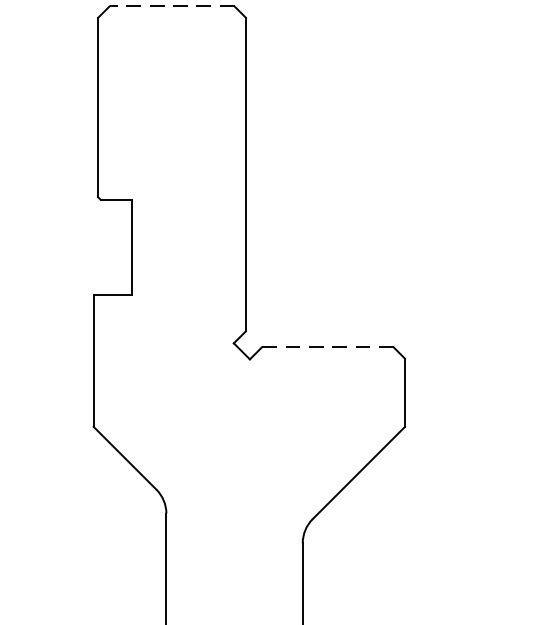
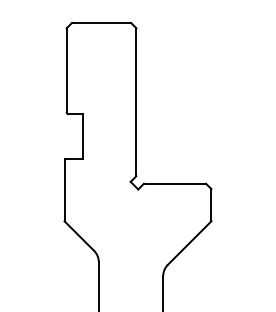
line: (171, 5) -> (101, 22), dashed -> solid
line: (326, 346) -> (174, 183), dashed -> solid

